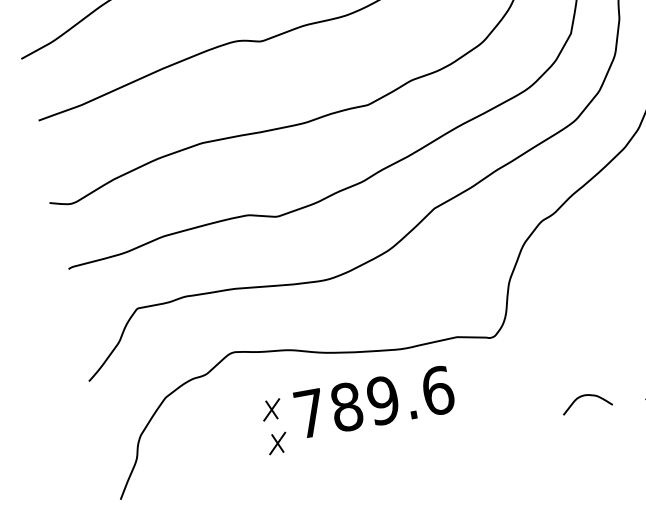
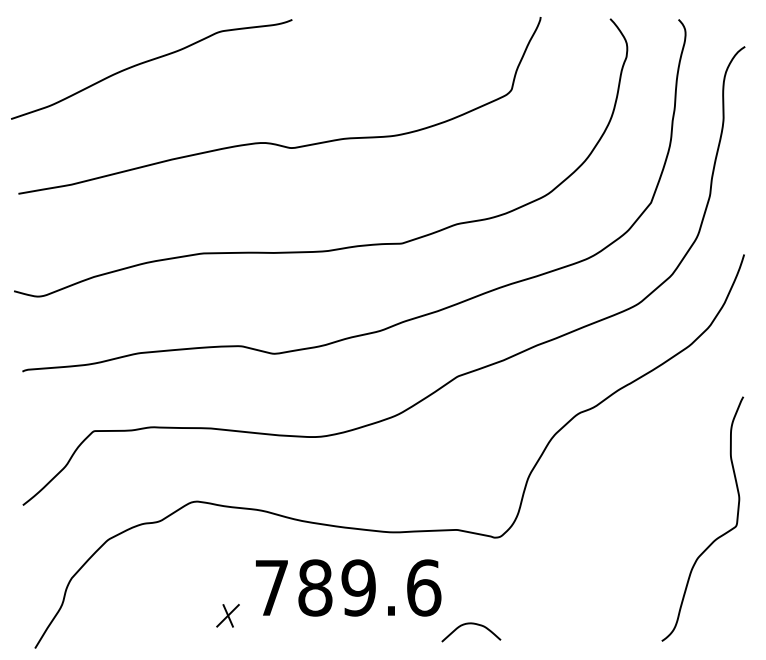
curve: (585, 396) -> (471, 624), moved
part: (271, 409) -> (227, 575), removed

